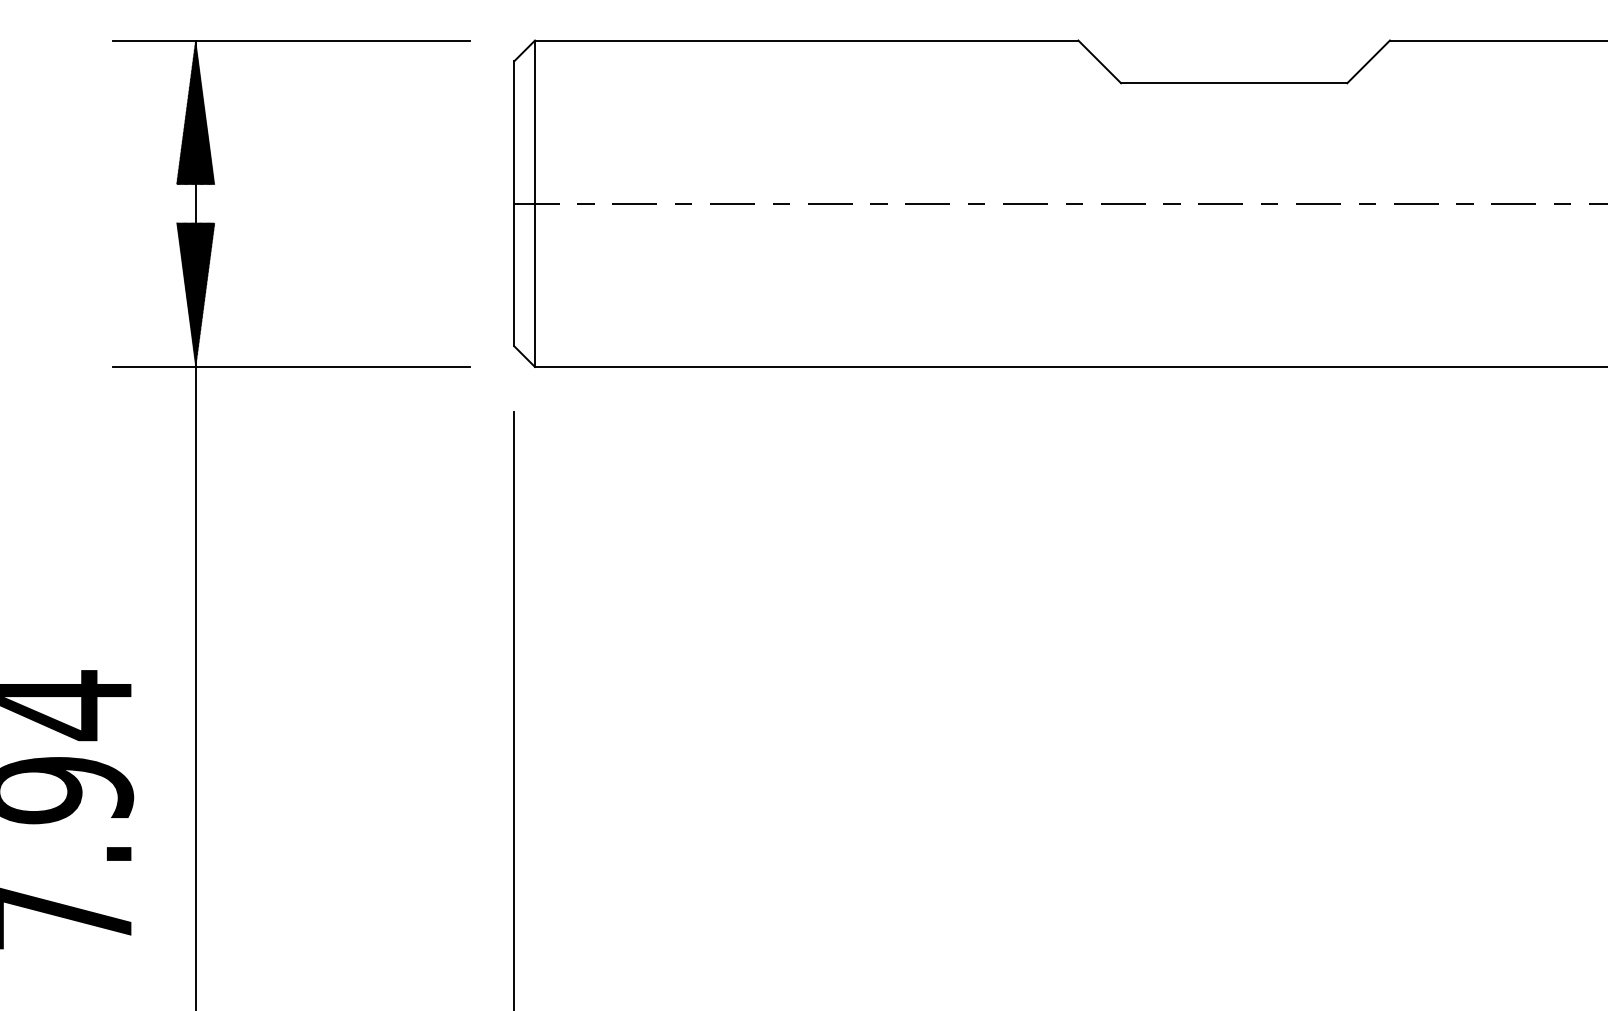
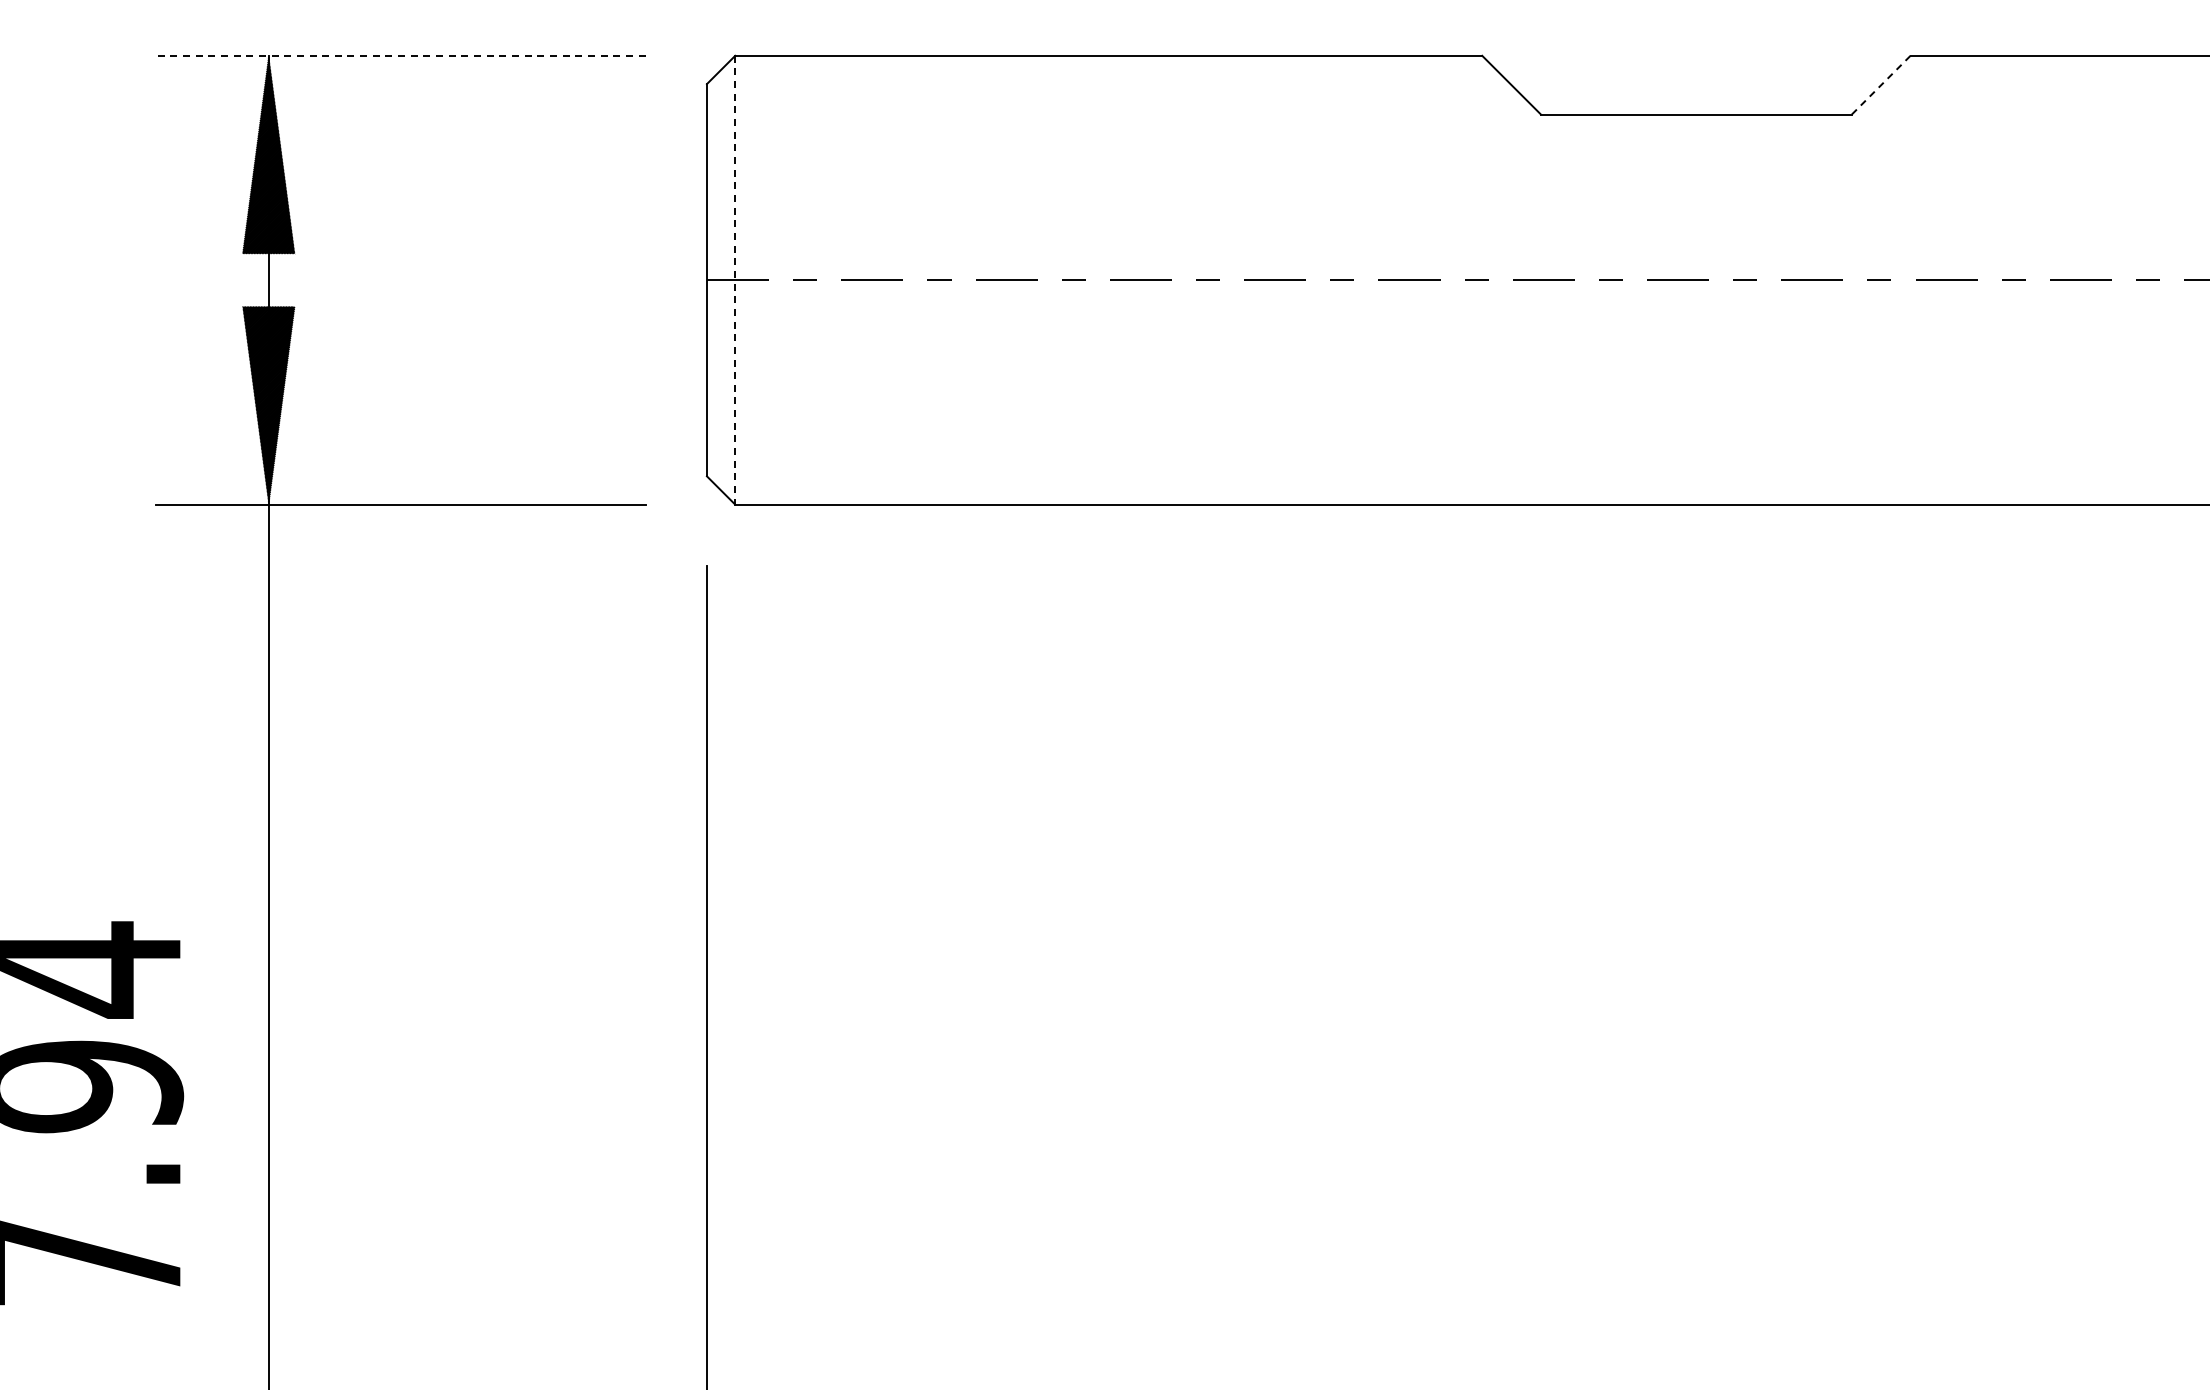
line: (291, 40) -> (400, 55), solid -> dashed
line: (1368, 61) -> (1881, 84), solid -> dashed
line: (535, 203) -> (735, 280), solid -> dashed

